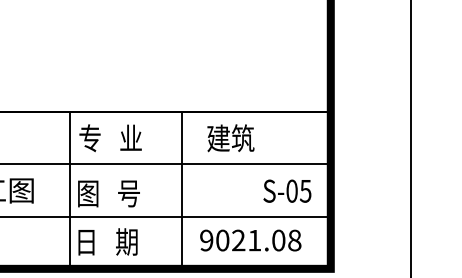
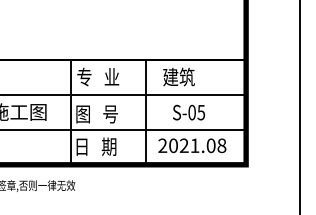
text: (286, 191) -> (188, 112), moved
text: (206, 241) -> (162, 146), 9021.08 -> 2021.08

